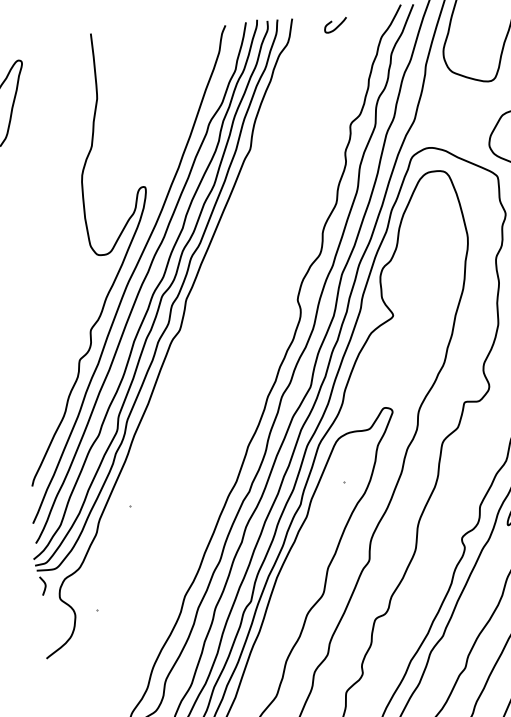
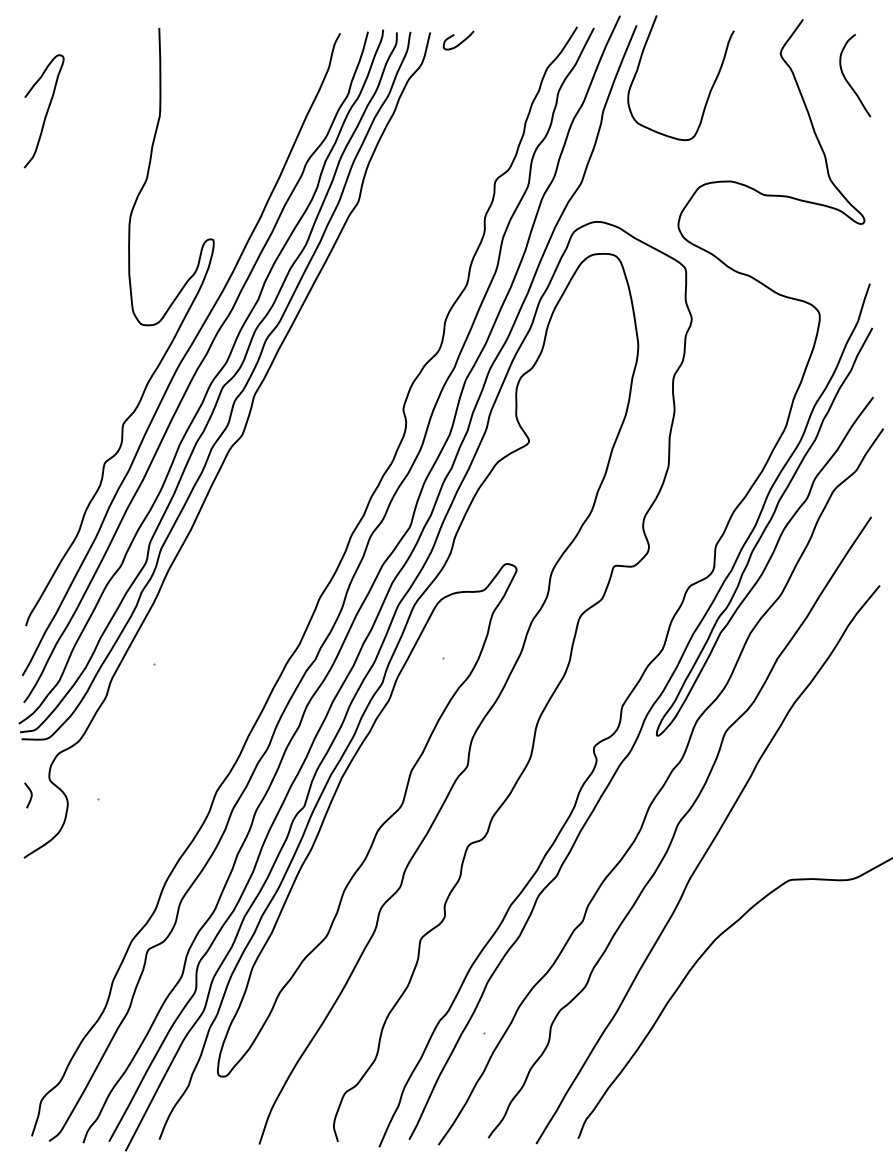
curve: (337, 26) -> (460, 42), moved
curve: (44, 585) -> (30, 795), moved

